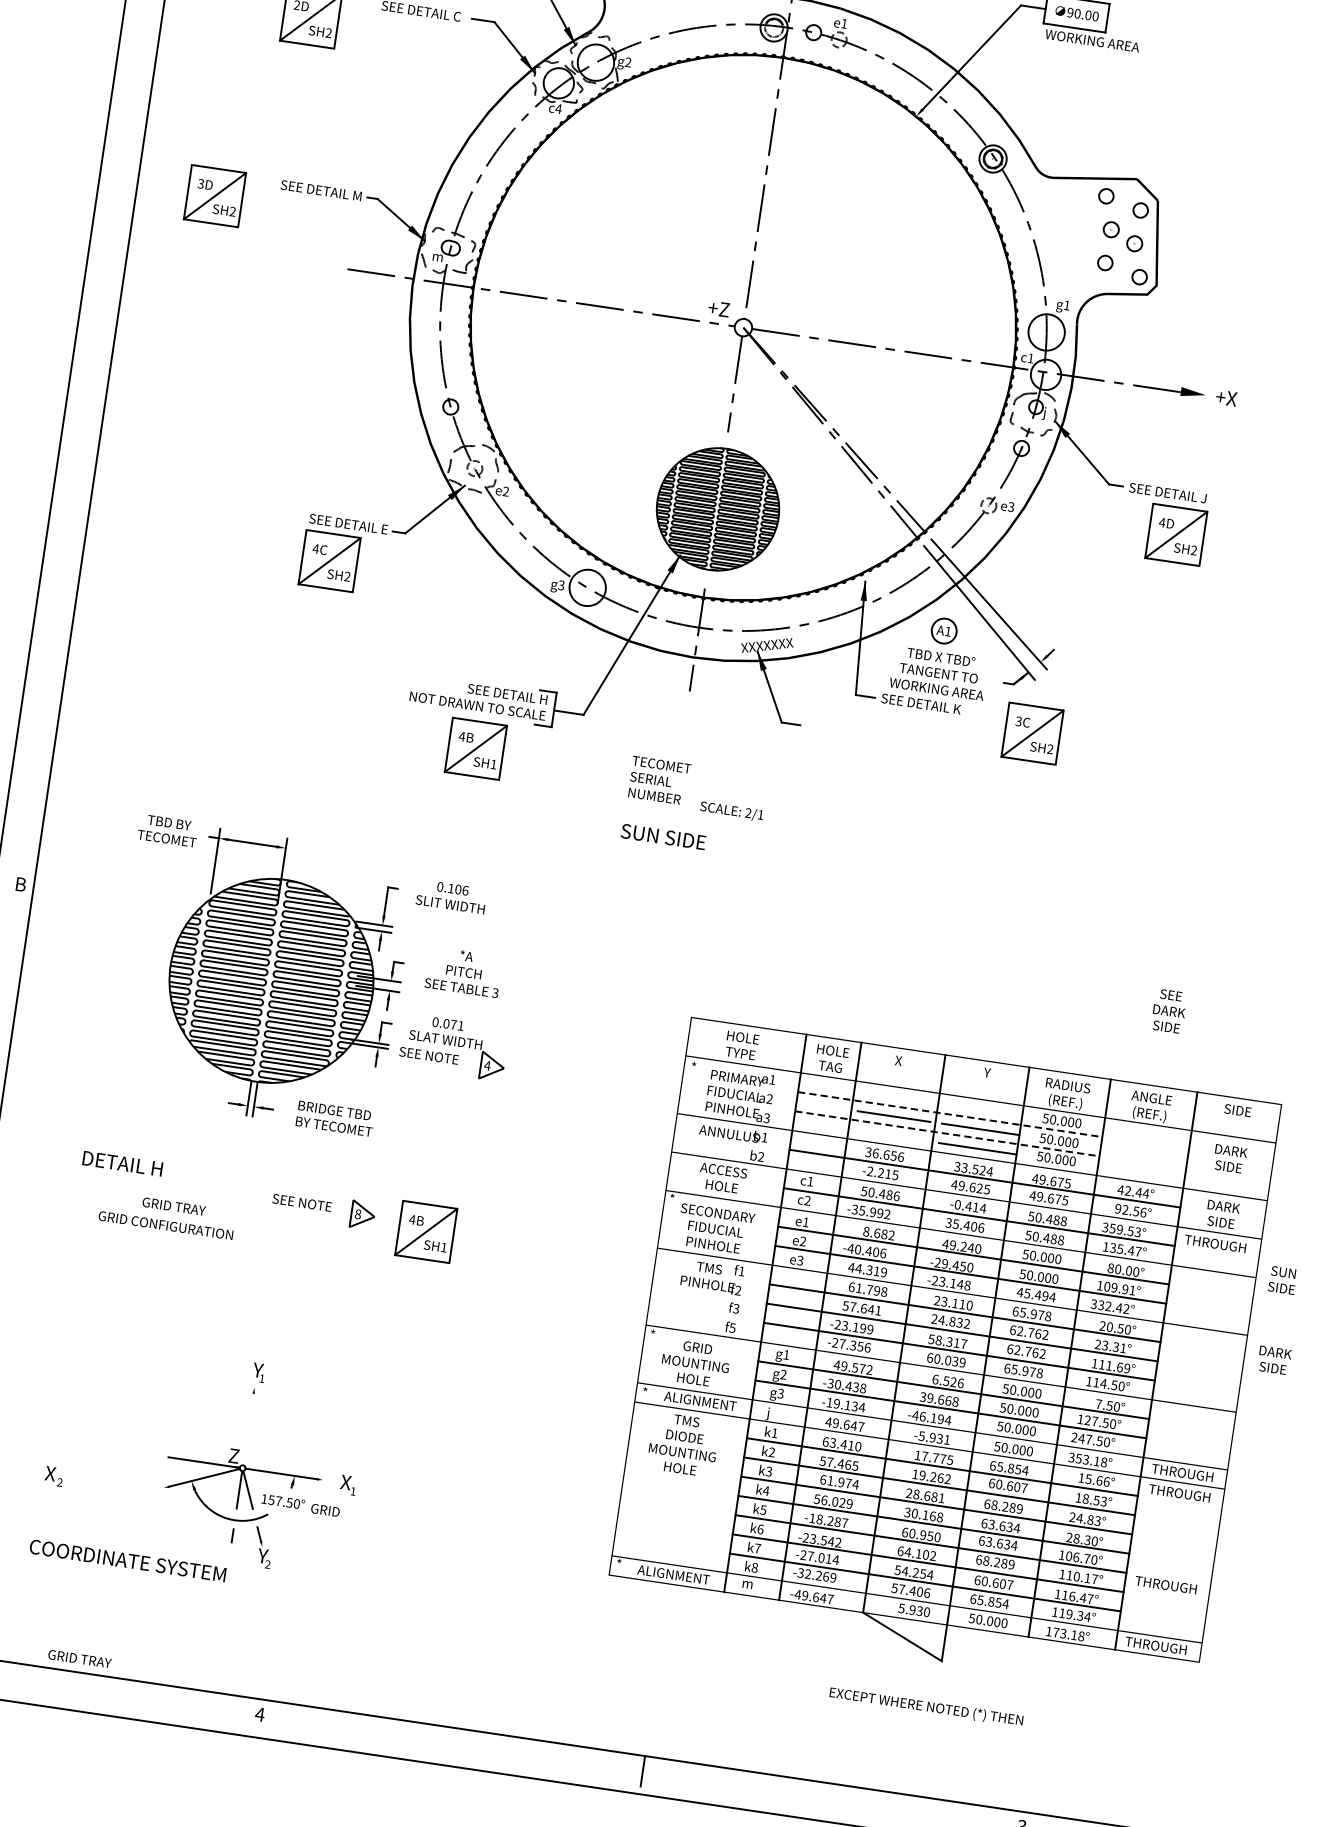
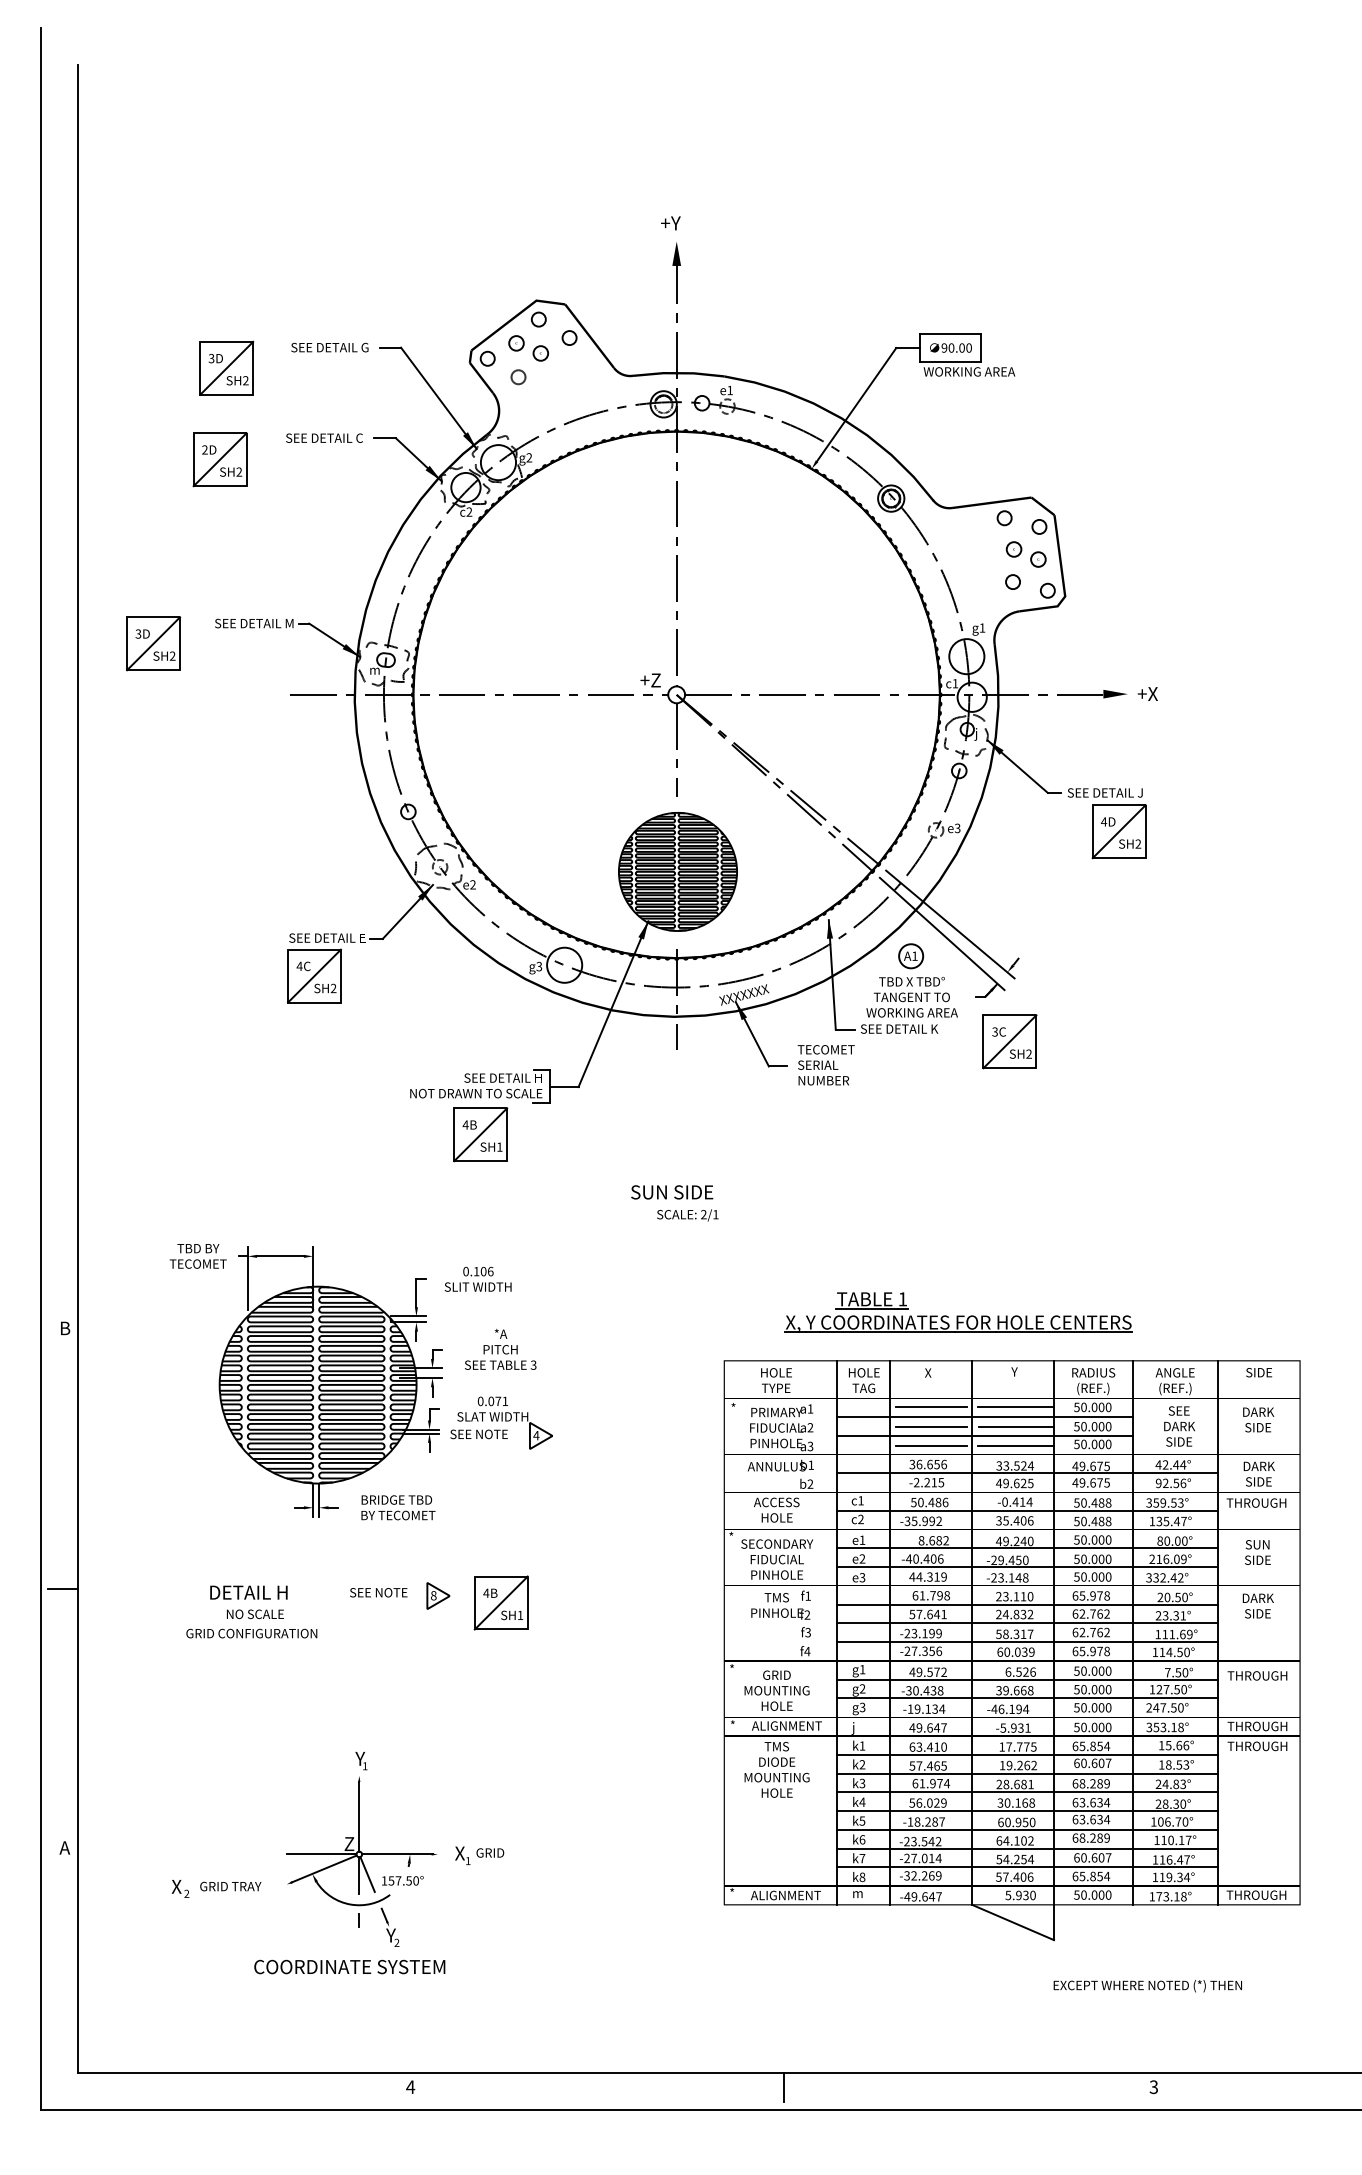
text: (558, 108) -> (469, 511), c4 -> c2
text: (658, 780) -> (825, 1065), moved
text: (731, 811) -> (687, 1215), moved
part: (938, 1003) -> (958, 1312), added
text: (1169, 1011) -> (1179, 1426), moved
line: (895, 1096) -> (930, 1407), added
line: (983, 1109) -> (1016, 1407), added
line: (950, 1115) -> (985, 1417), dashed -> solid
line: (947, 1133) -> (985, 1435), dashed -> solid
line: (891, 1135) -> (931, 1445), added
text: (122, 1163) -> (248, 1592), moved
text: (173, 1206) -> (256, 1614), GRID TRAY -> NO SCALE
text: (1282, 1280) -> (1257, 1552), moved
text: (1115, 1288) -> (1167, 1559), 109.91° -> 216.09°
text: (1036, 1294) -> (1092, 1576), 45.494 -> 50.000
text: (732, 1328) -> (807, 1651), f5 -> f4
text: (1273, 1359) -> (1257, 1605), moved
line: (248, 1429) -> (359, 1816), added
text: (325, 1509) -> (490, 1852), moved
text: (127, 1560) -> (349, 1966), moved
text: (1166, 1584) -> (1257, 1675), moved
text: (79, 1658) -> (230, 1886), moved
text: (926, 1707) -> (1147, 1986), moved

